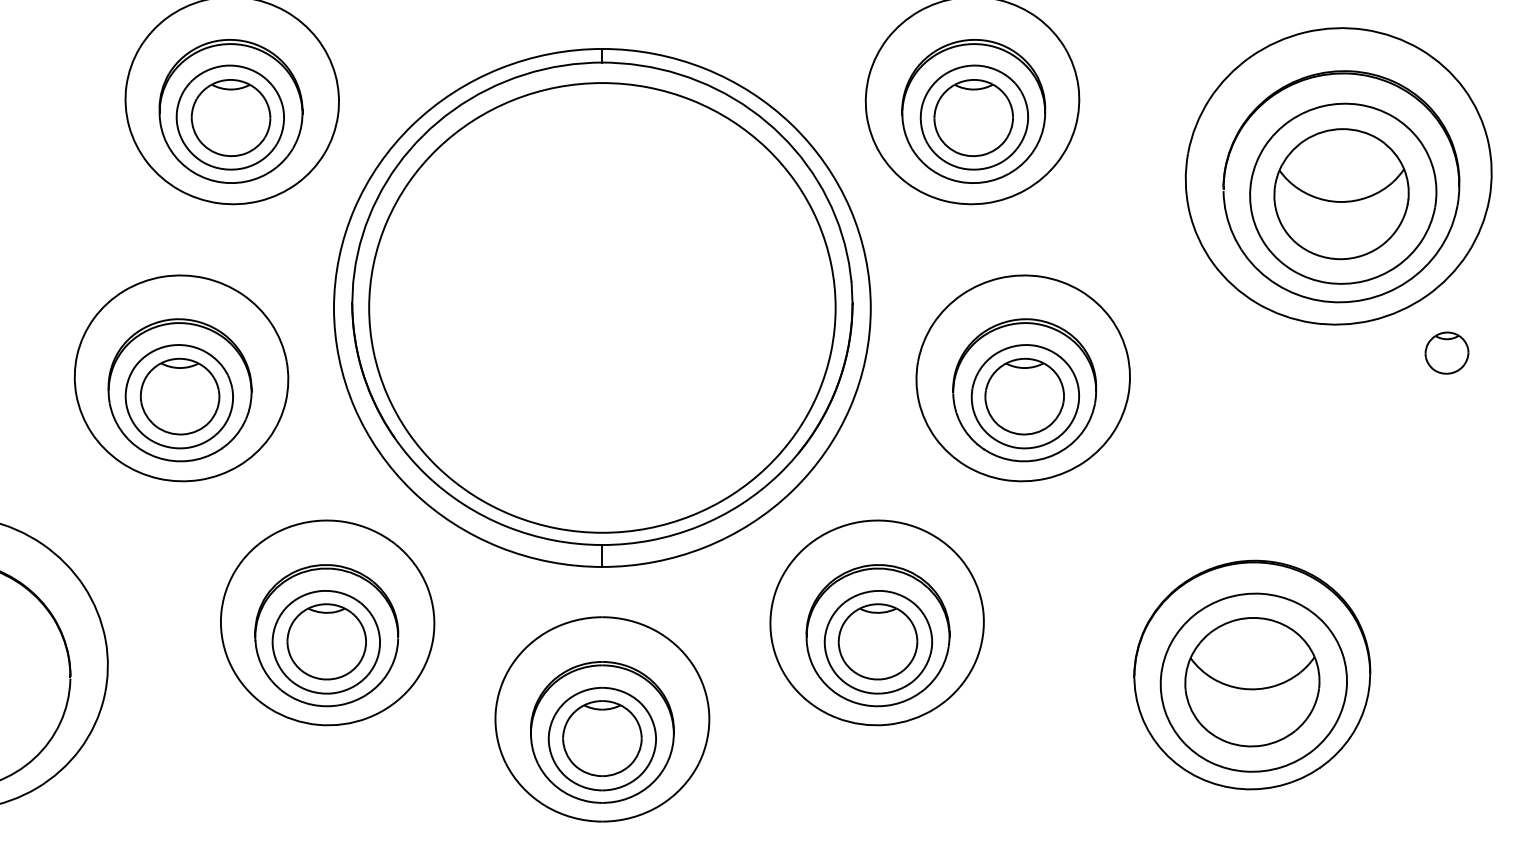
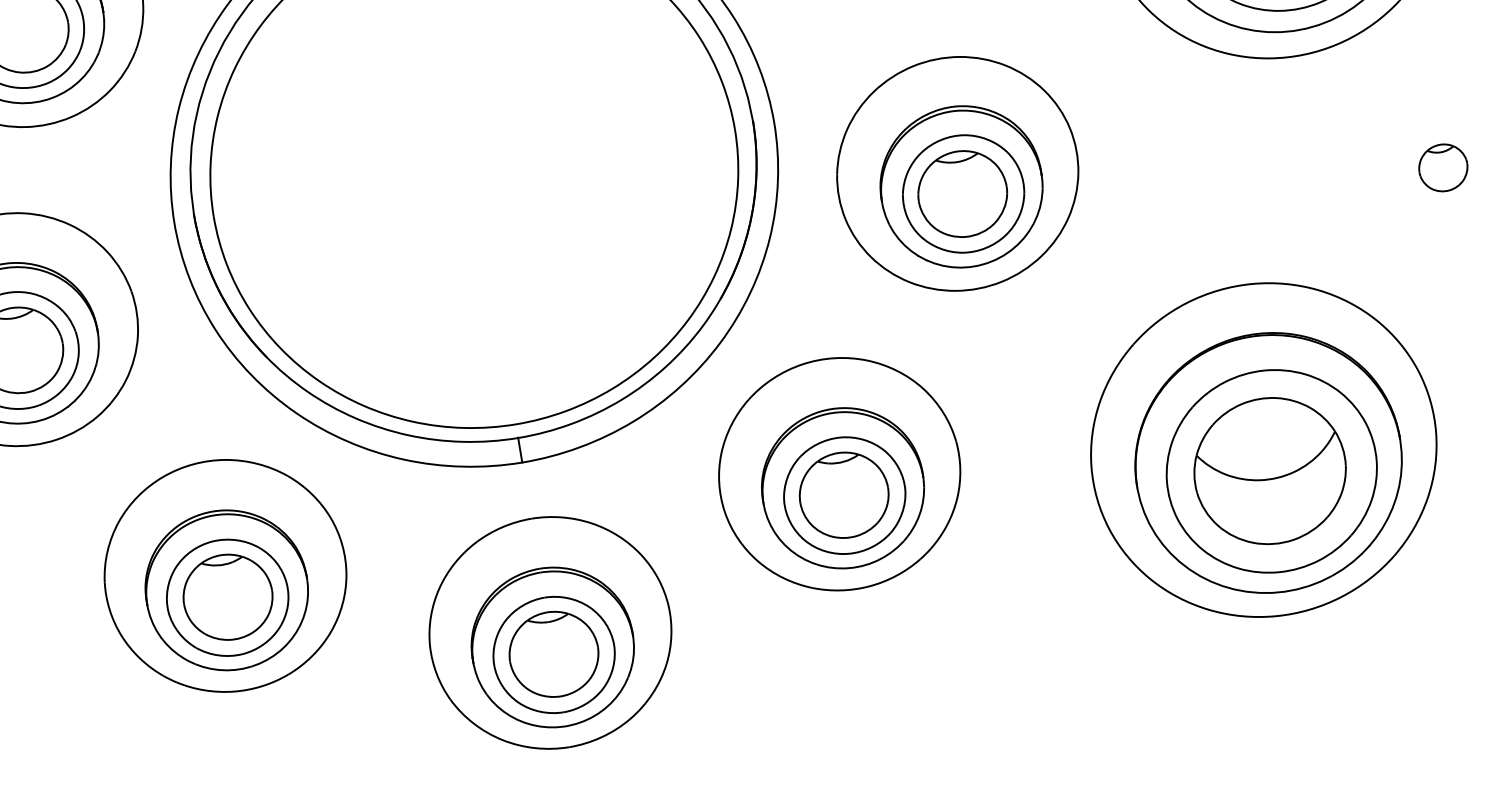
part: (1446, 352) -> (1442, 167), moved
part: (1249, 662) -> (1263, 449), added

